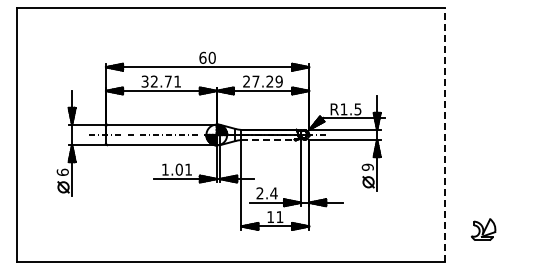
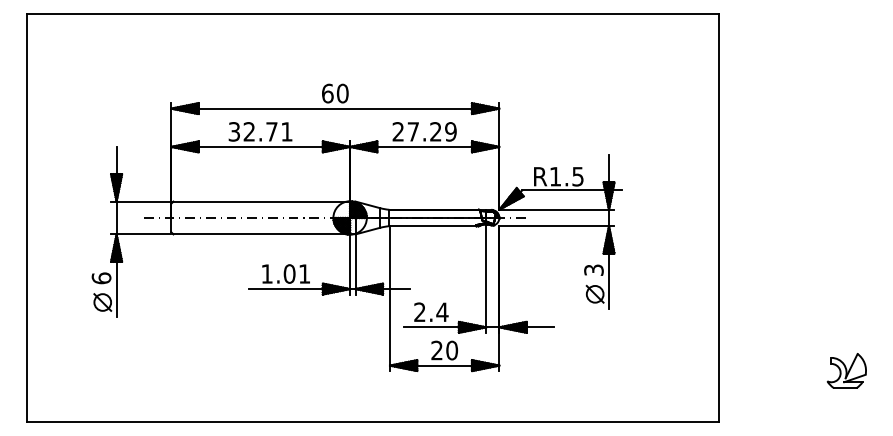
line: (445, 135) -> (719, 218), dashed -> solid
line: (268, 140) -> (433, 226), dashed -> solid
text: (367, 166) -> (593, 268), 9 -> 3
text: (275, 217) -> (444, 351), 11 -> 20
part: (483, 229) -> (846, 370), moved

